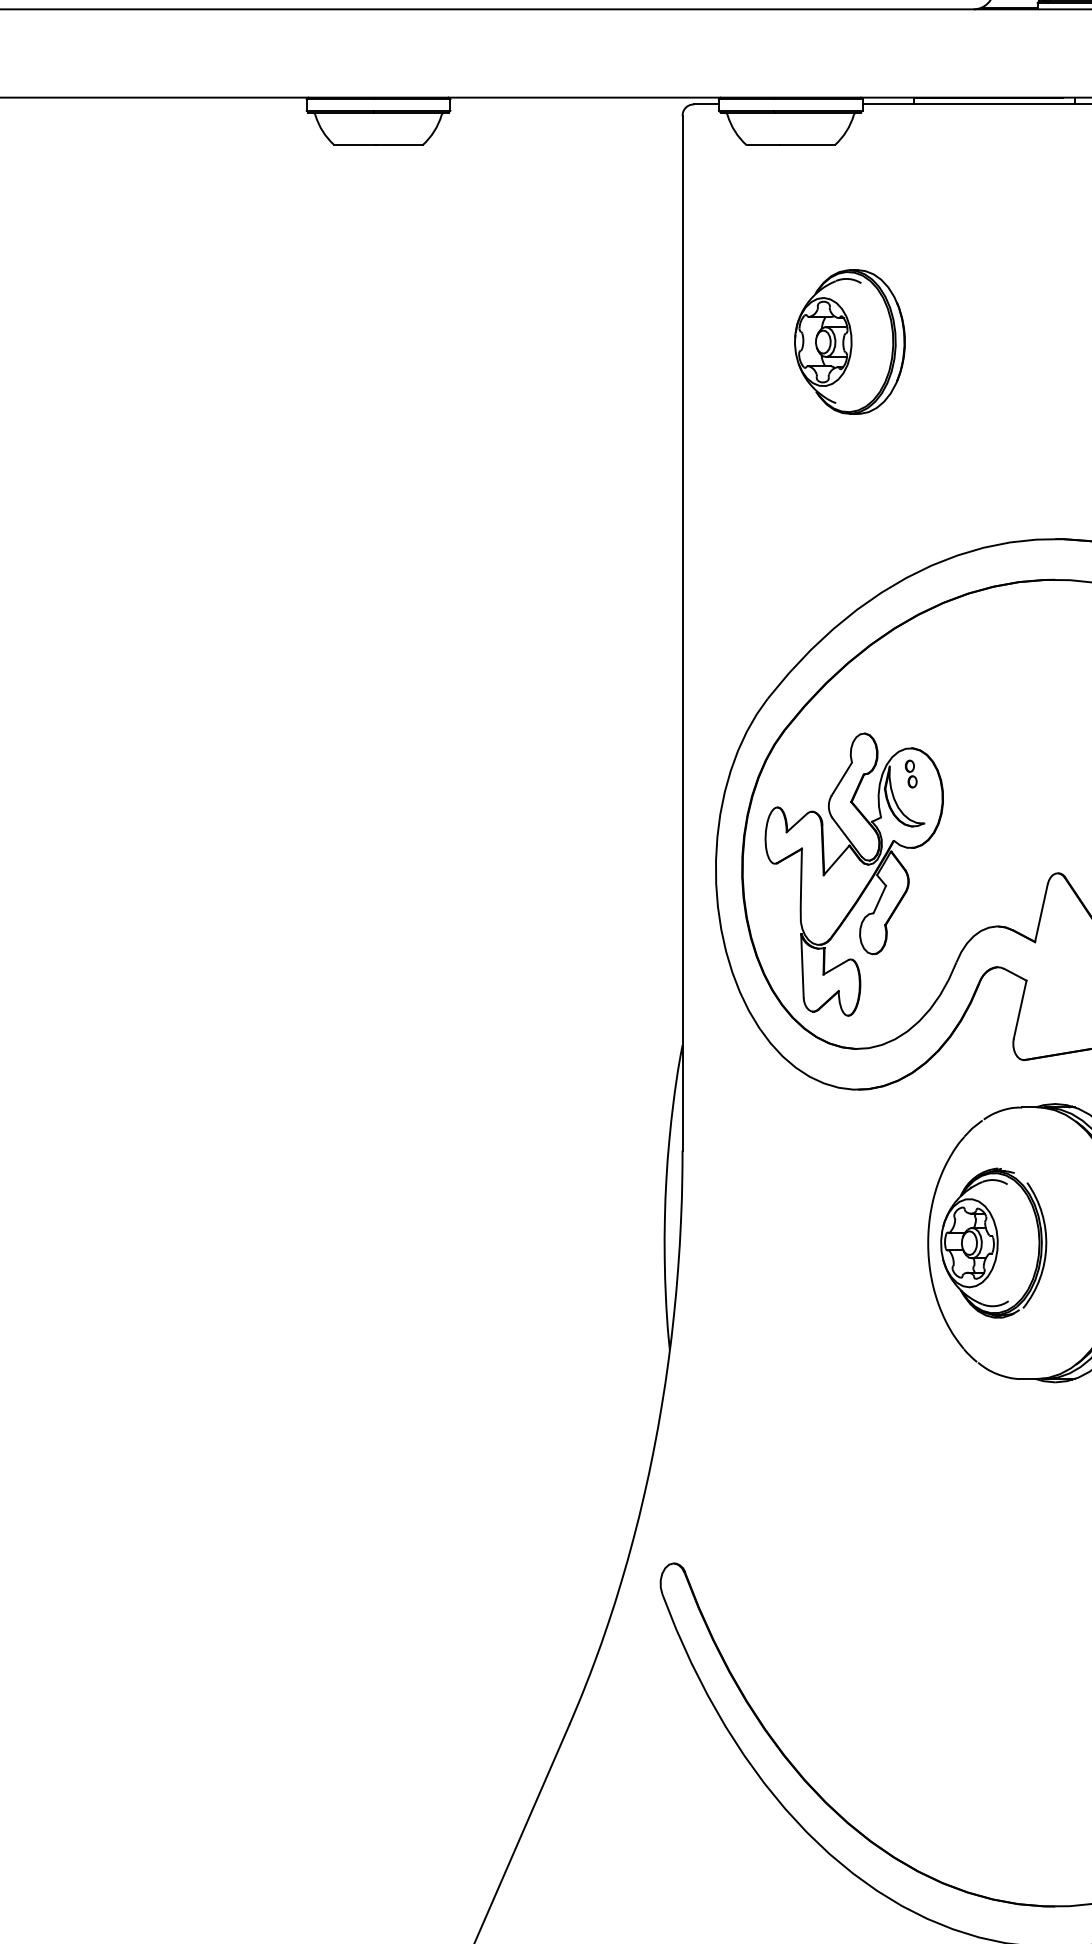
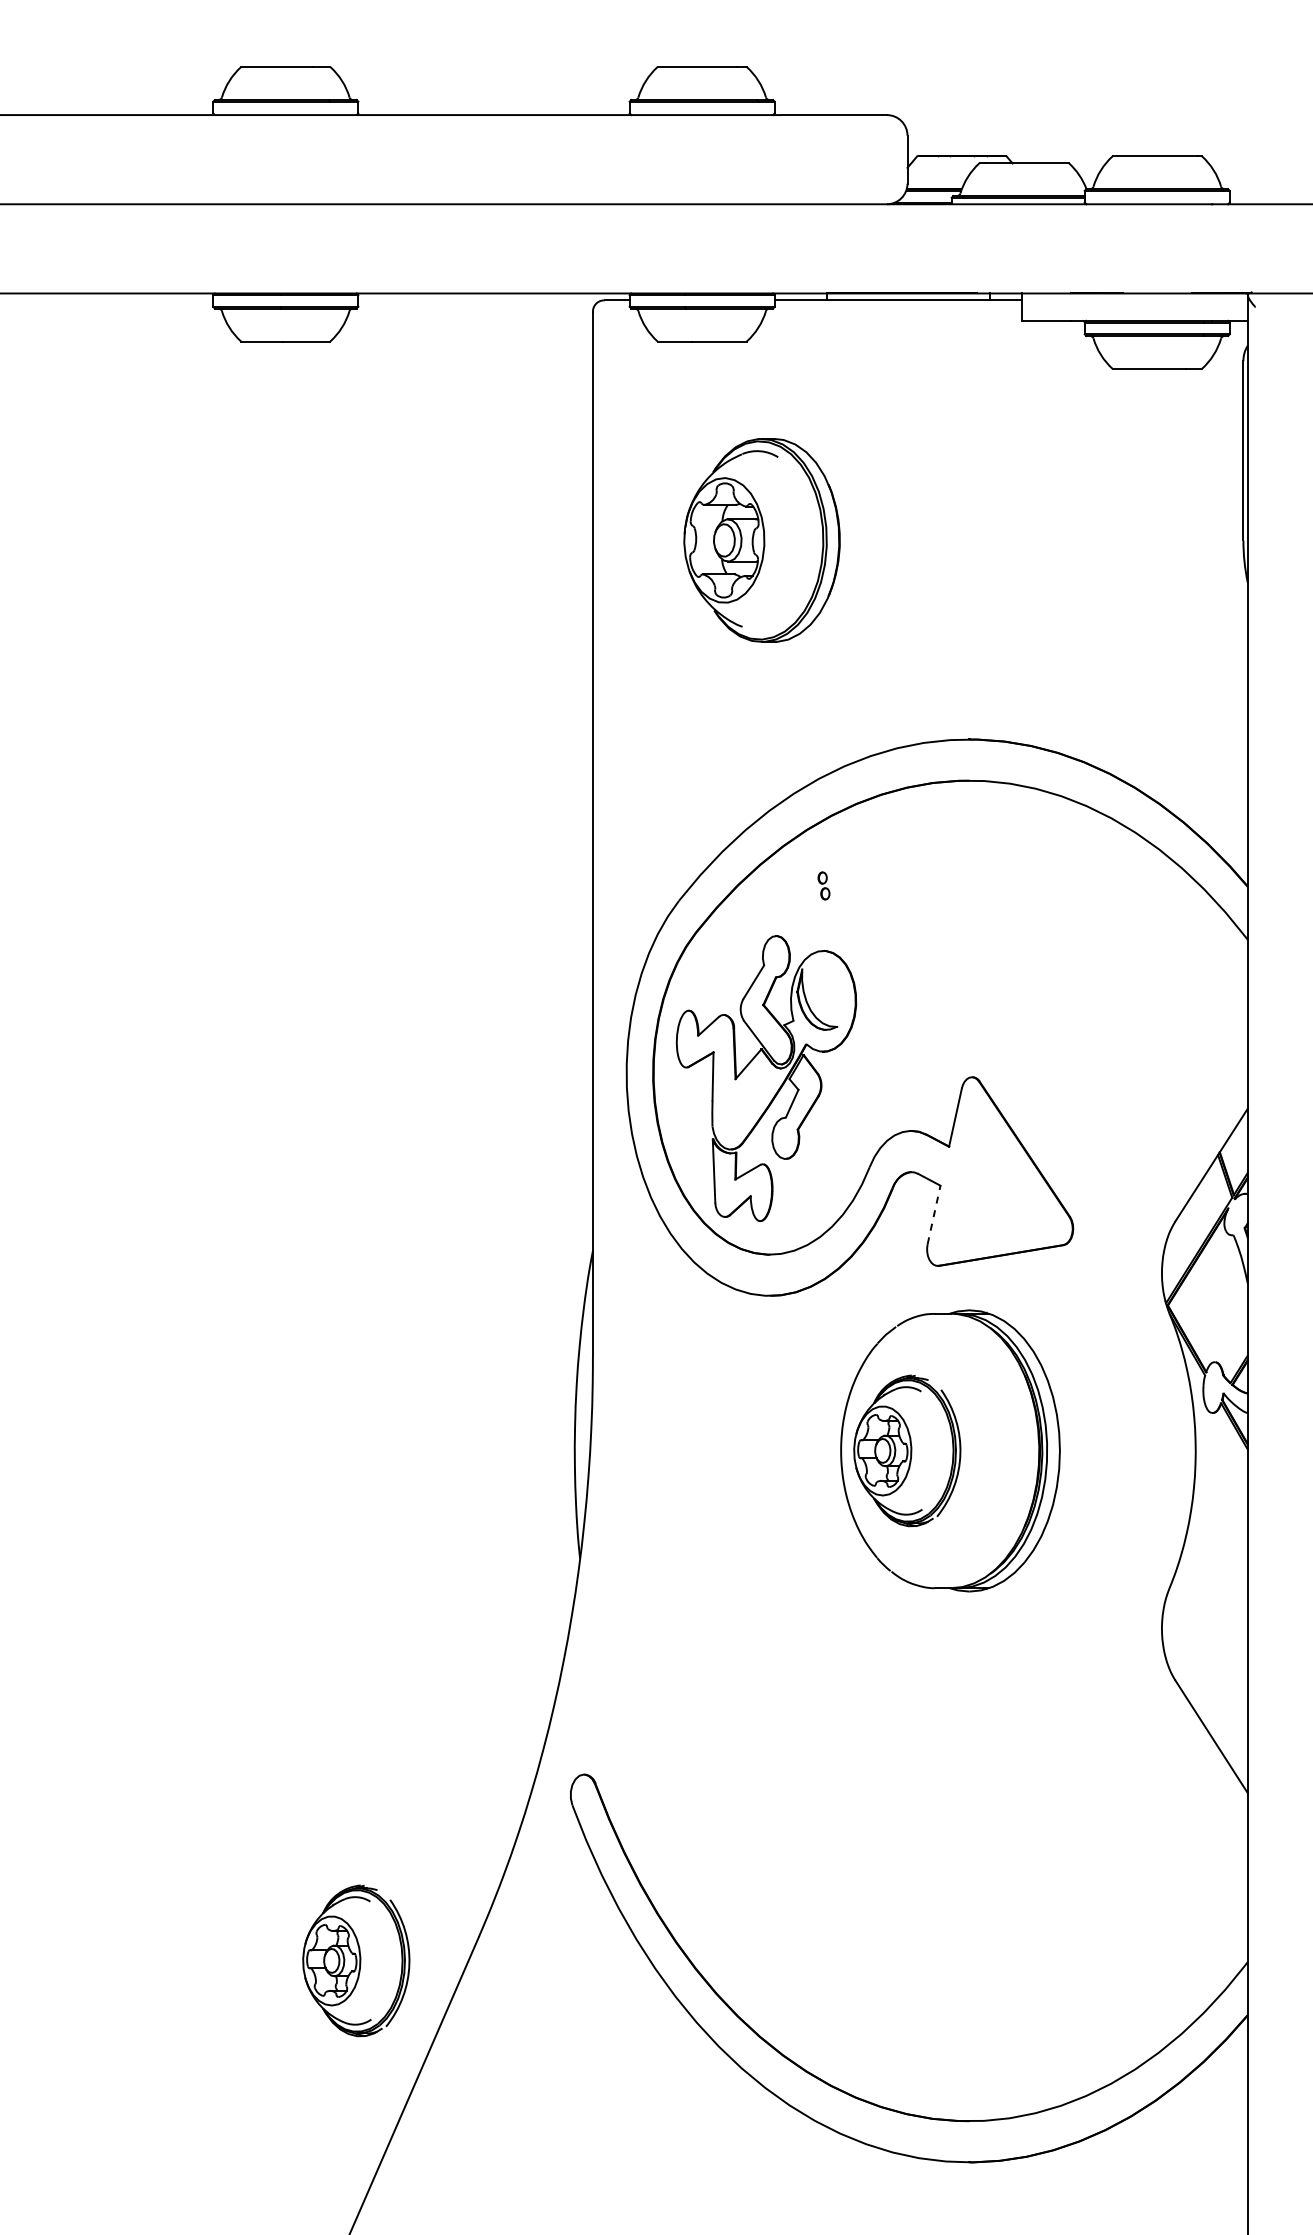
part: (849, 342) -> (761, 540), size x1.4
part: (910, 773) -> (823, 885), moved
line: (1020, 1009) -> (934, 1214), solid -> dashed
part: (448, 1747) -> (356, 1960), added

